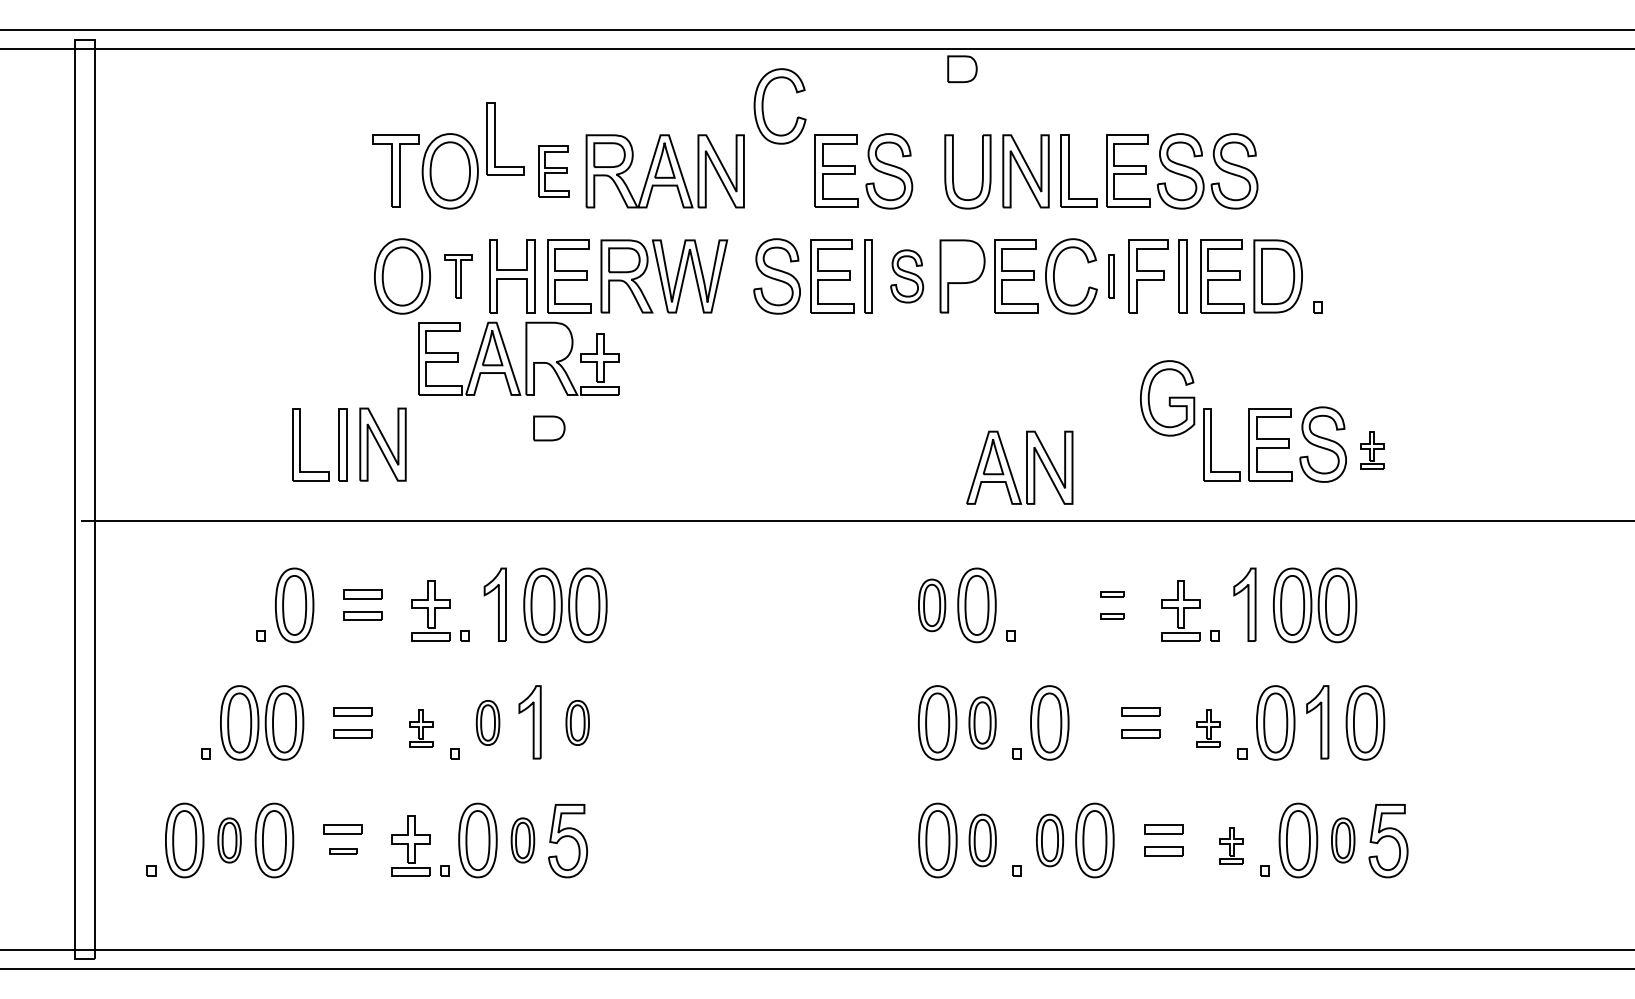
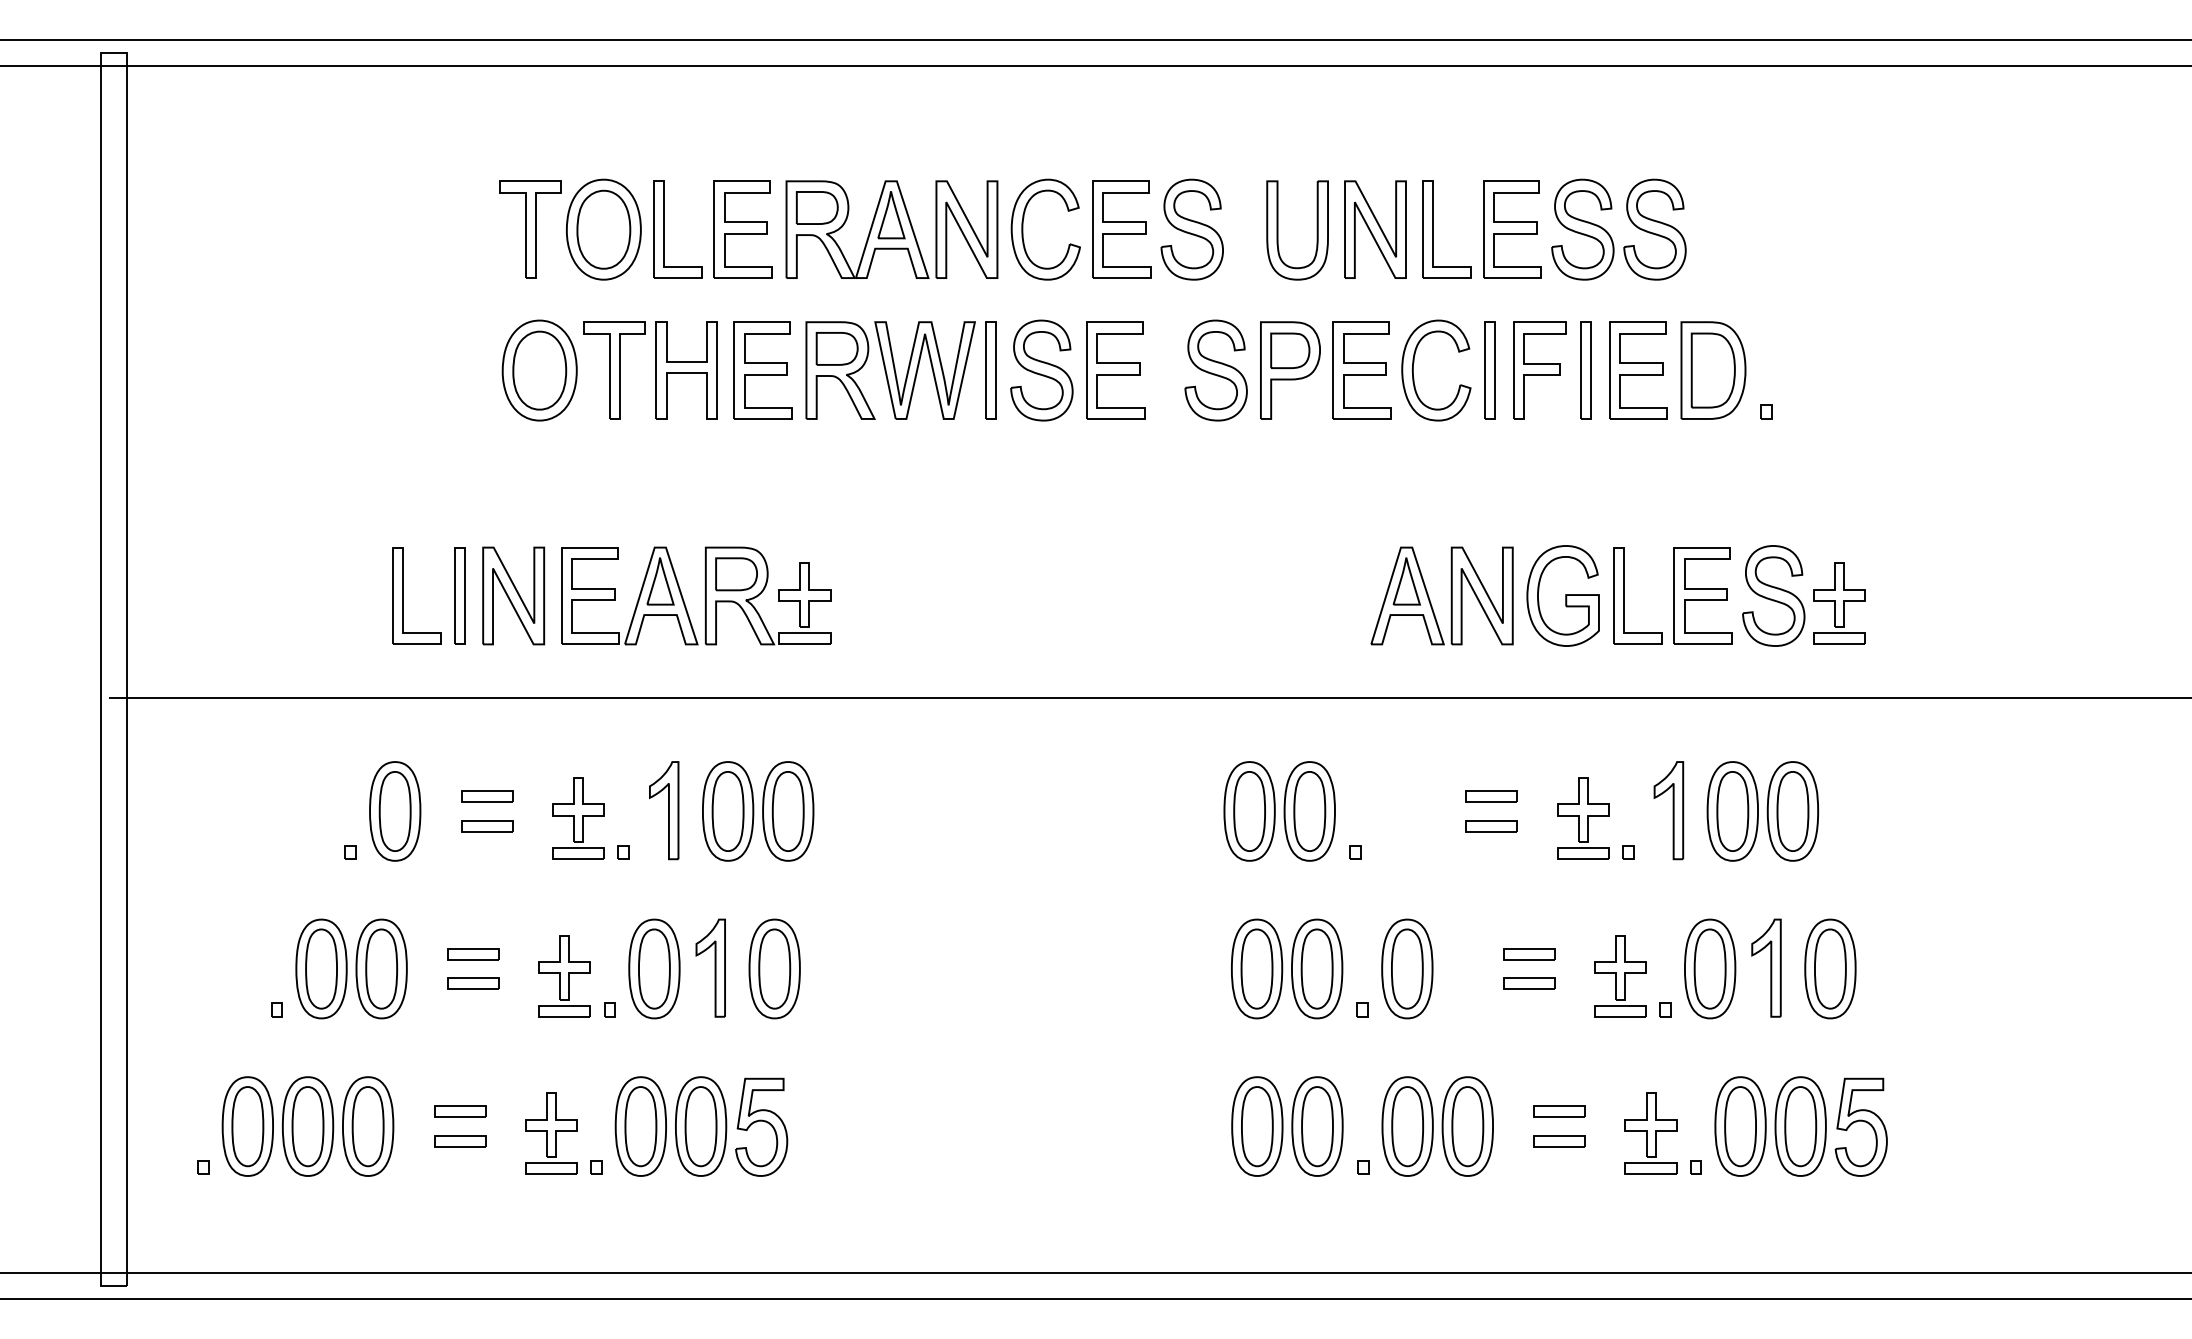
part: (962, 69) -> (1290, 350), moved
part: (763, 106) -> (1023, 229), moved
part: (495, 139) -> (664, 229), moved
part: (553, 171) -> (742, 229), size x1.43
part: (458, 276) -> (614, 370), size x1.67
part: (867, 276) -> (990, 370), moved
part: (906, 276) -> (1215, 370), size x1.43
part: (1111, 276) -> (1489, 370), size x1.67
part: (526, 358) -> (705, 595), moved
part: (1167, 398) -> (1562, 595), moved
part: (1372, 450) -> (1839, 603), size x1.67
part: (1026, 467) -> (1450, 595), moved
part: (1112, 594) -> (1491, 796), size x1.67
part: (932, 605) -> (1249, 811), size x1.43
part: (1112, 616) -> (1491, 826), size x1.67
part: (488, 722) -> (654, 968), size x1.67
part: (577, 722) -> (774, 968), size x1.67
part: (982, 722) -> (1317, 968), size x1.43
part: (420, 728) -> (564, 976), size x1.67
part: (1208, 728) -> (1620, 976), size x1.67
part: (229, 840) -> (307, 1126), size x1.67
part: (523, 840) -> (701, 1126), size x1.67
part: (982, 840) -> (1317, 1126), size x1.43
part: (1049, 840) -> (1407, 1126), size x1.43
part: (1343, 840) -> (1800, 1126), size x1.67
part: (1231, 845) -> (1650, 1133), size x1.67
part: (343, 851) -> (460, 1141), size x1.43

